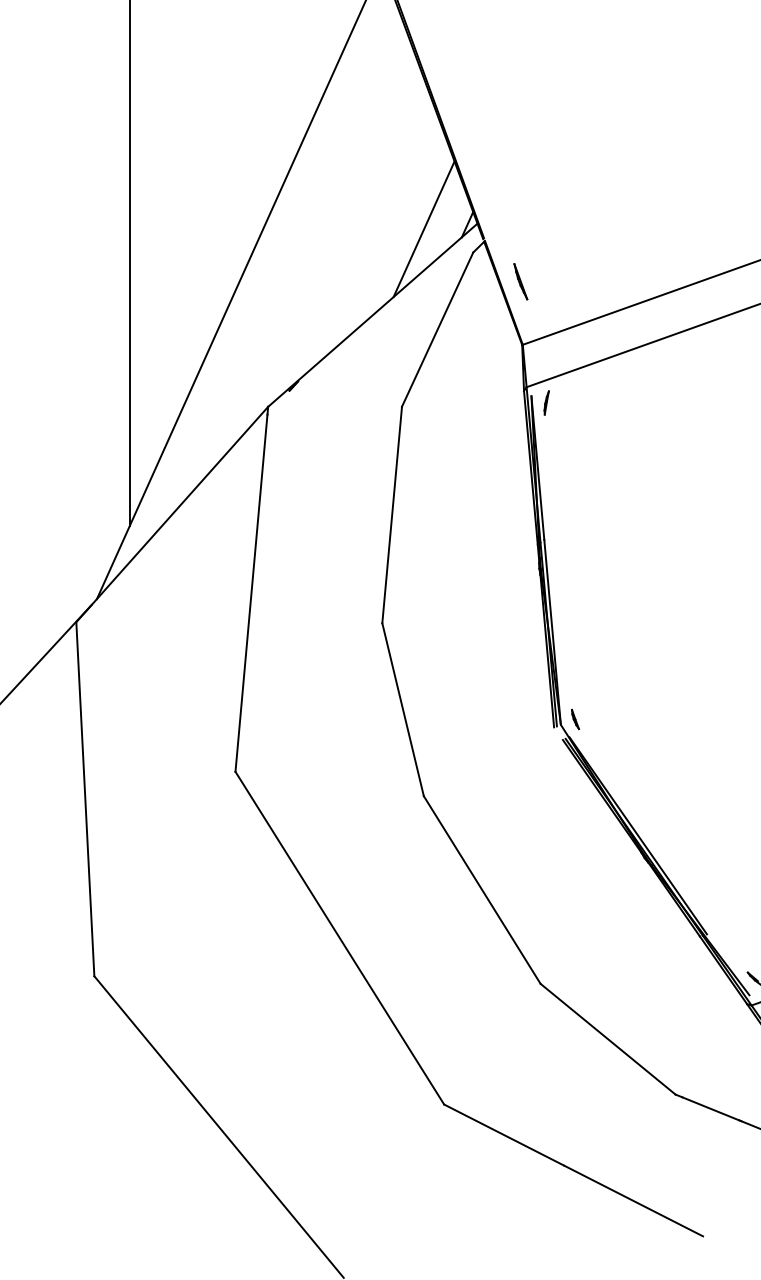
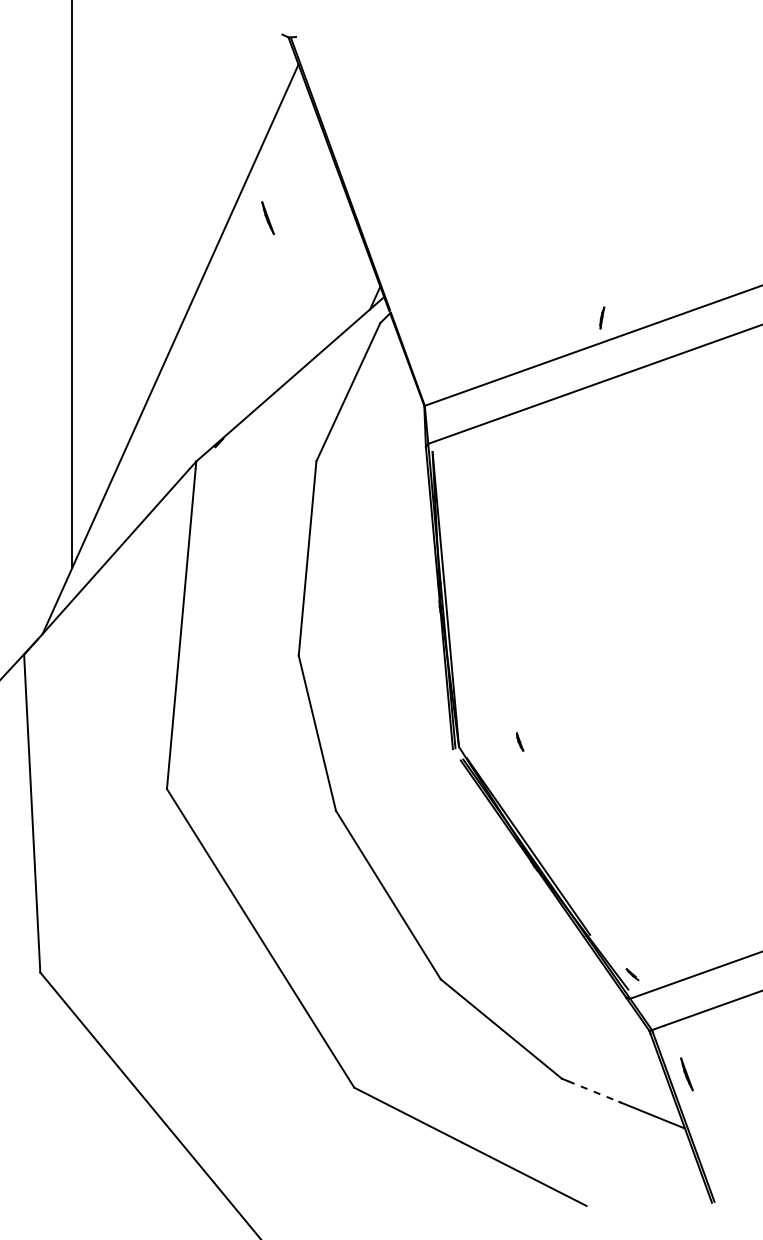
line: (423, 228) -> (335, 301), removed
line: (520, 282) -> (267, 218), moved
line: (546, 402) -> (602, 317), moved
line: (575, 718) -> (520, 741), moved
line: (710, 1108) -> (593, 1091), solid -> dashed

